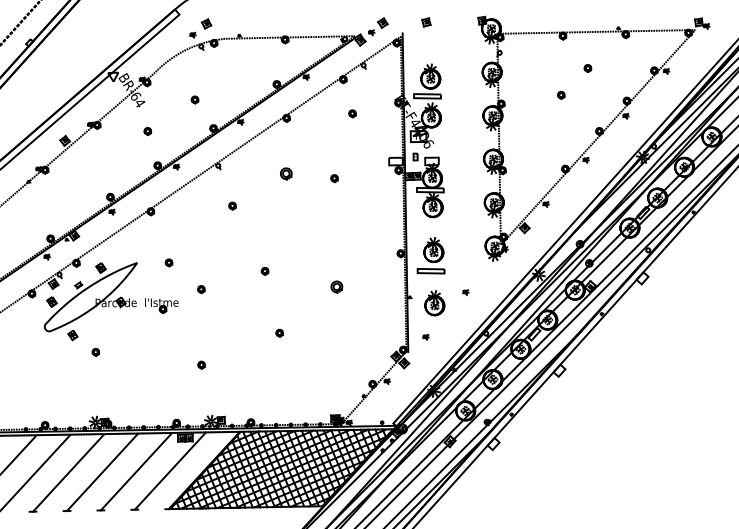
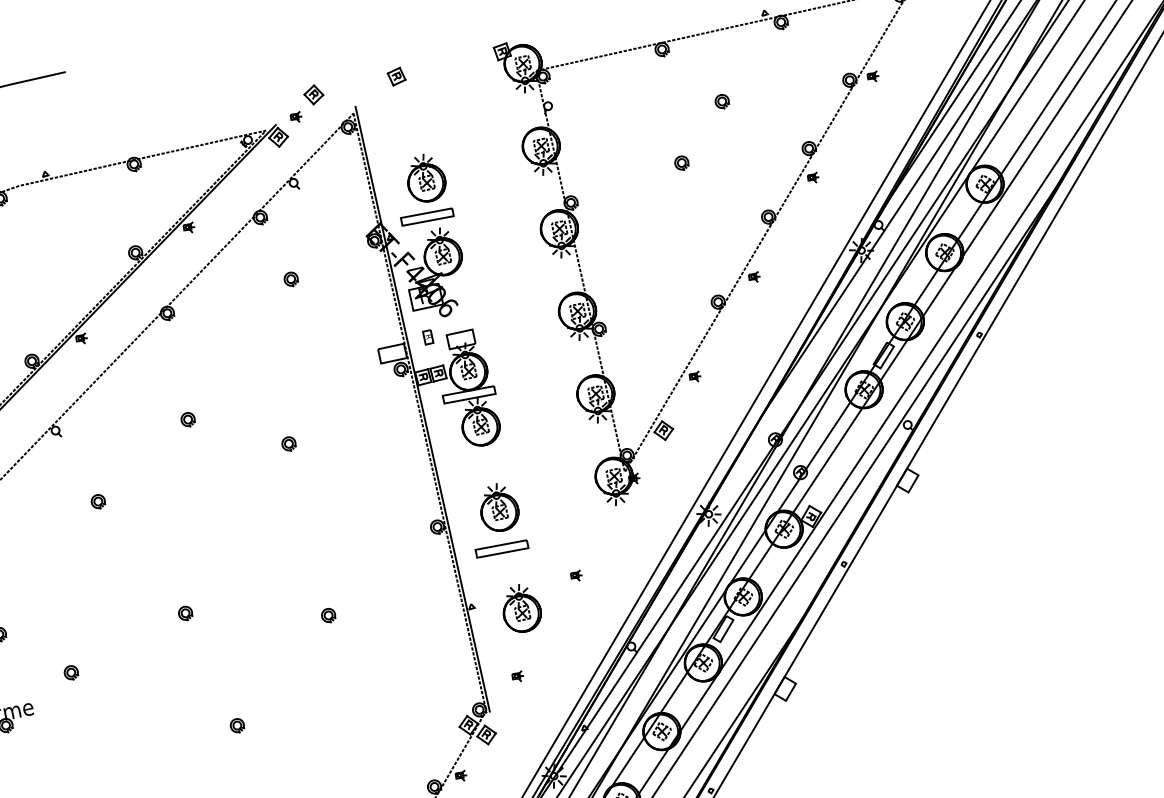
part: (285, 173) -> (186, 419), size x0.62
part: (334, 178) -> (288, 444), moved
part: (336, 286) -> (327, 614), size x0.62

